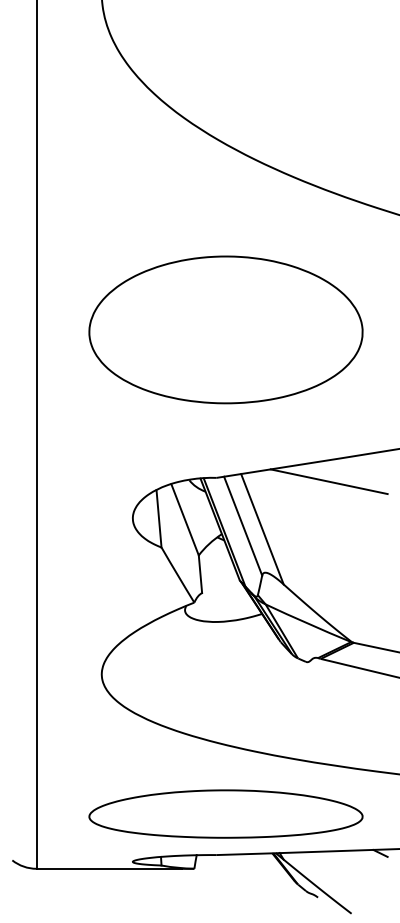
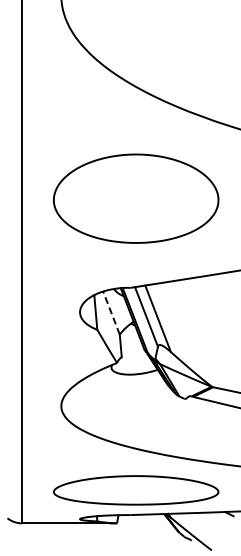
line: (329, 480) -> (198, 289), removed
line: (185, 518) -> (111, 312), solid -> dashed

